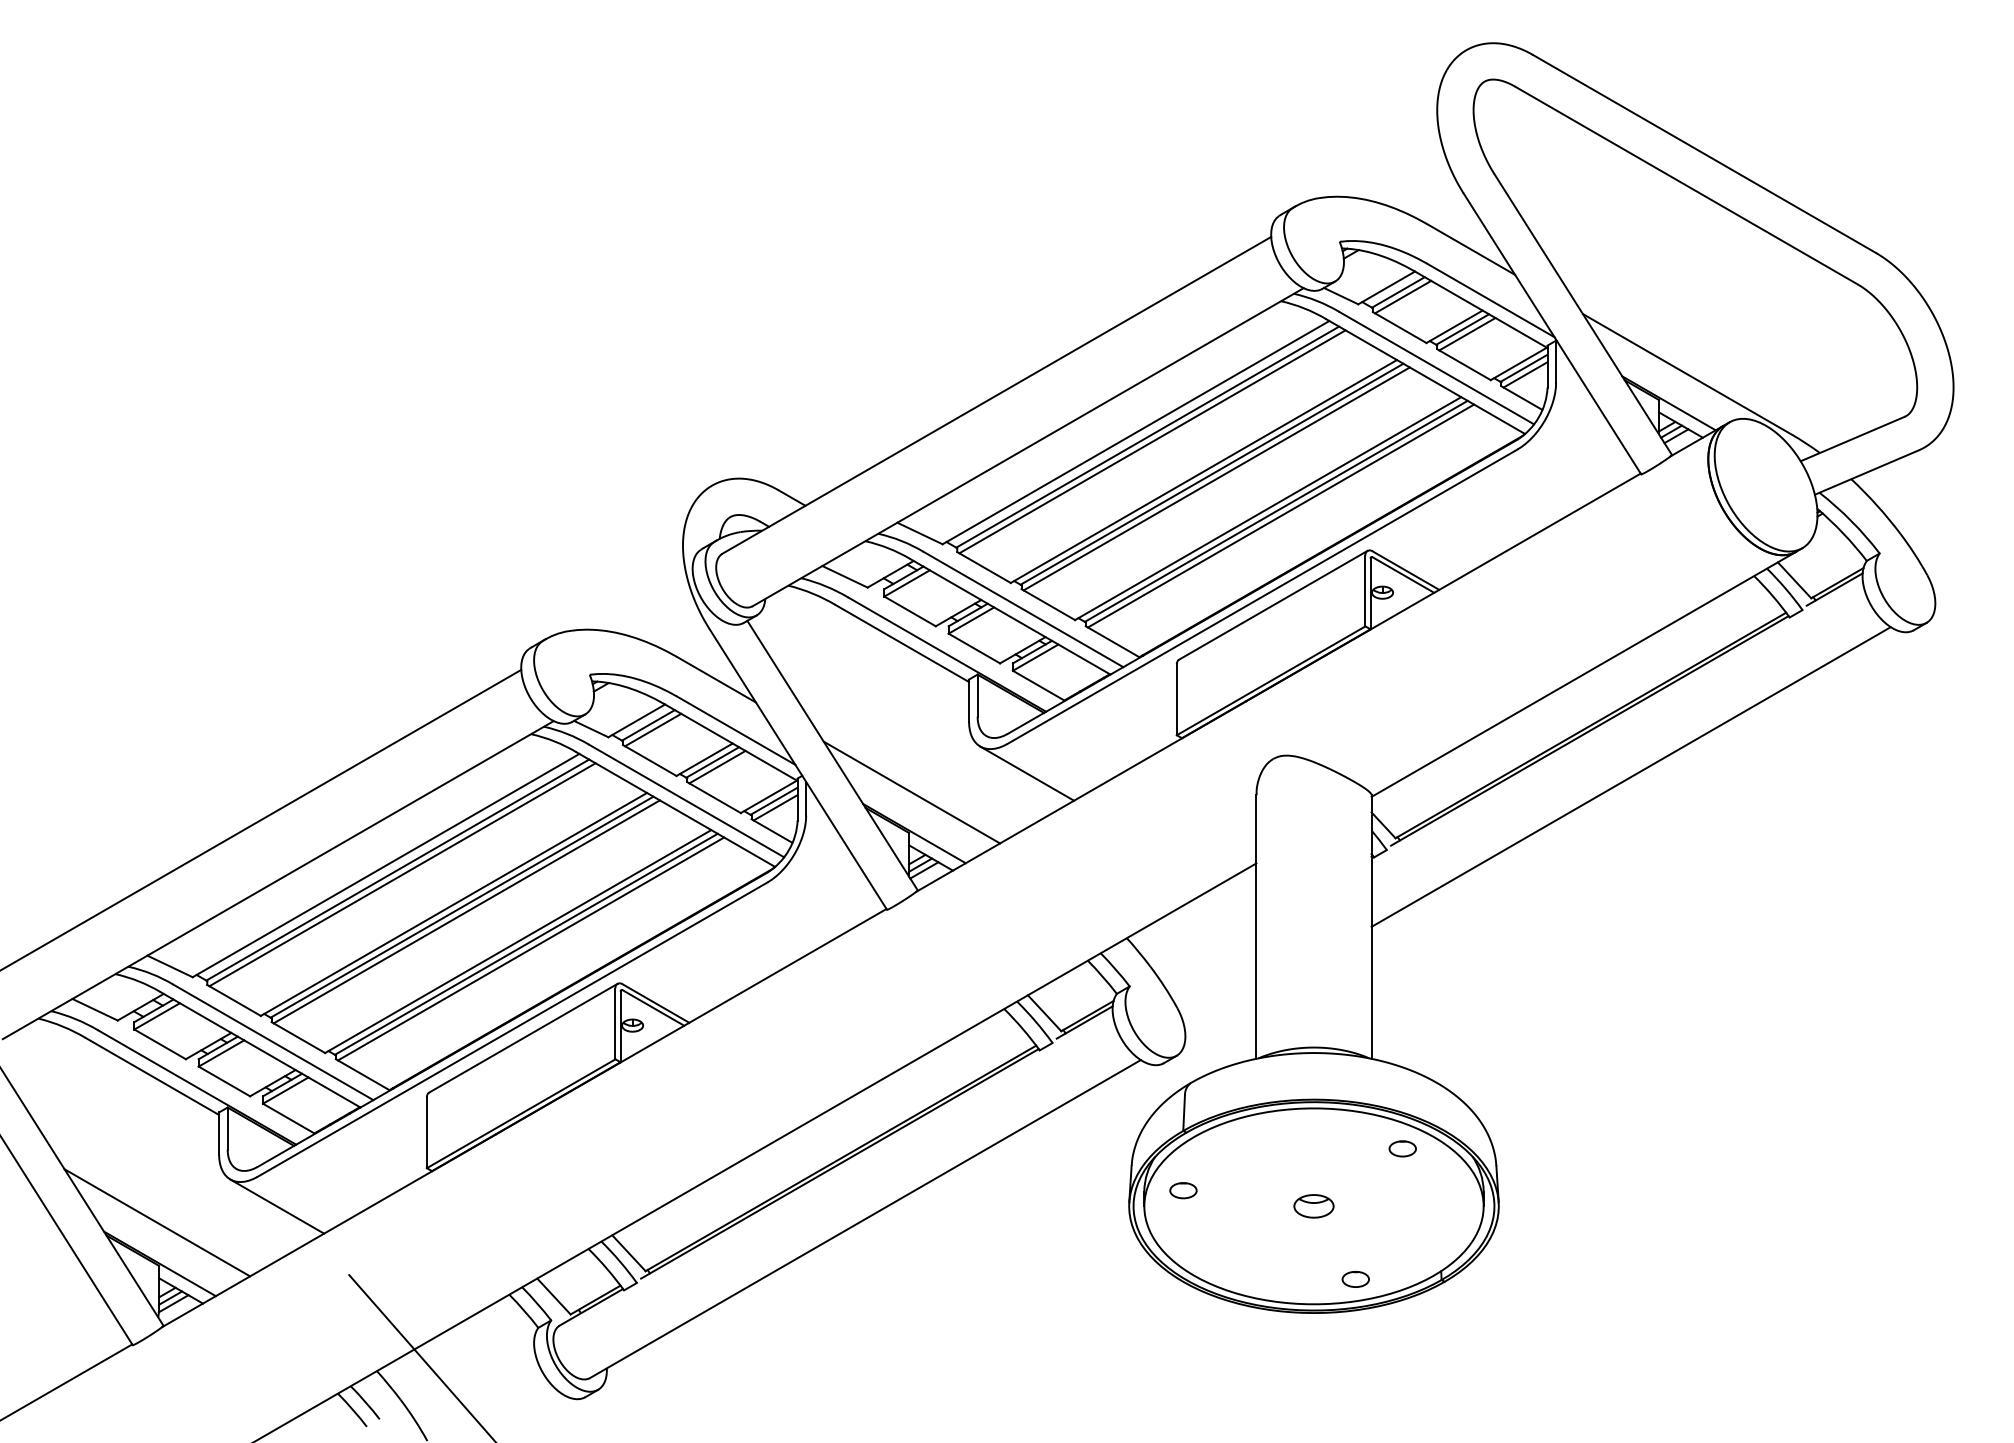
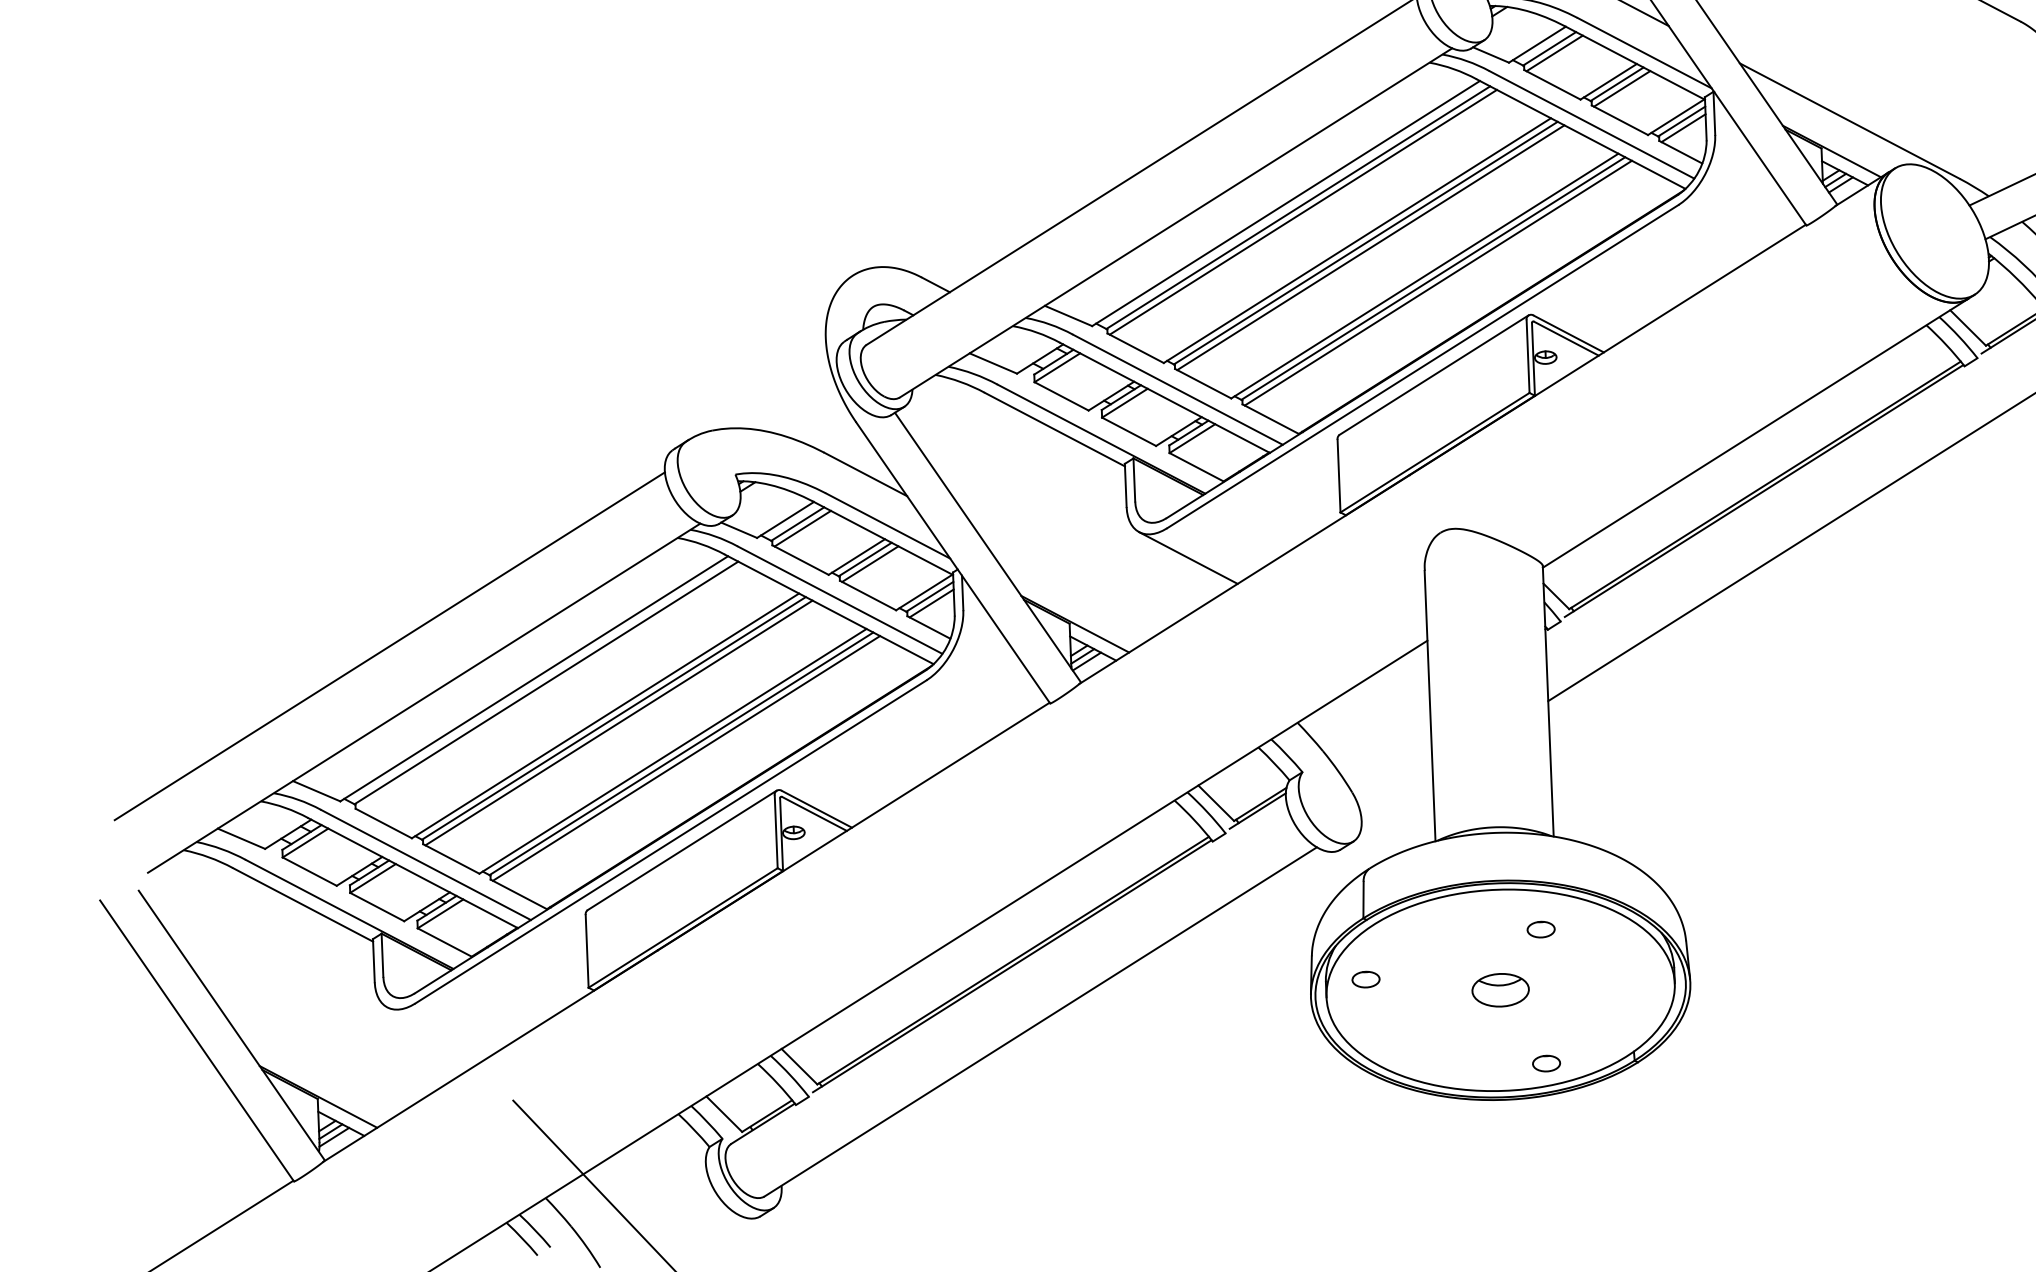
line: (911, 792) -> (1070, 582), removed
line: (402, 874) -> (551, 687), removed
part: (1402, 1148) -> (1540, 929), moved
line: (277, 1206) -> (436, 1033), removed
part: (1313, 1206) -> (1500, 990), size x1.4
line: (157, 1222) -> (314, 1054), removed

